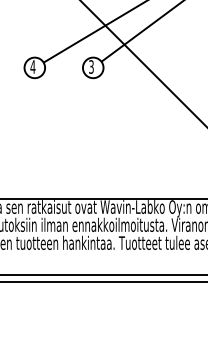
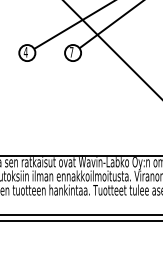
text: (91, 67) -> (71, 52), 3 -> 7

